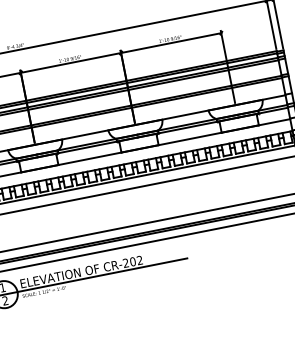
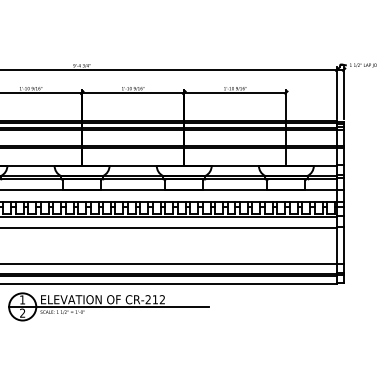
text: (133, 261) -> (155, 299), CR-202 -> CR-212

